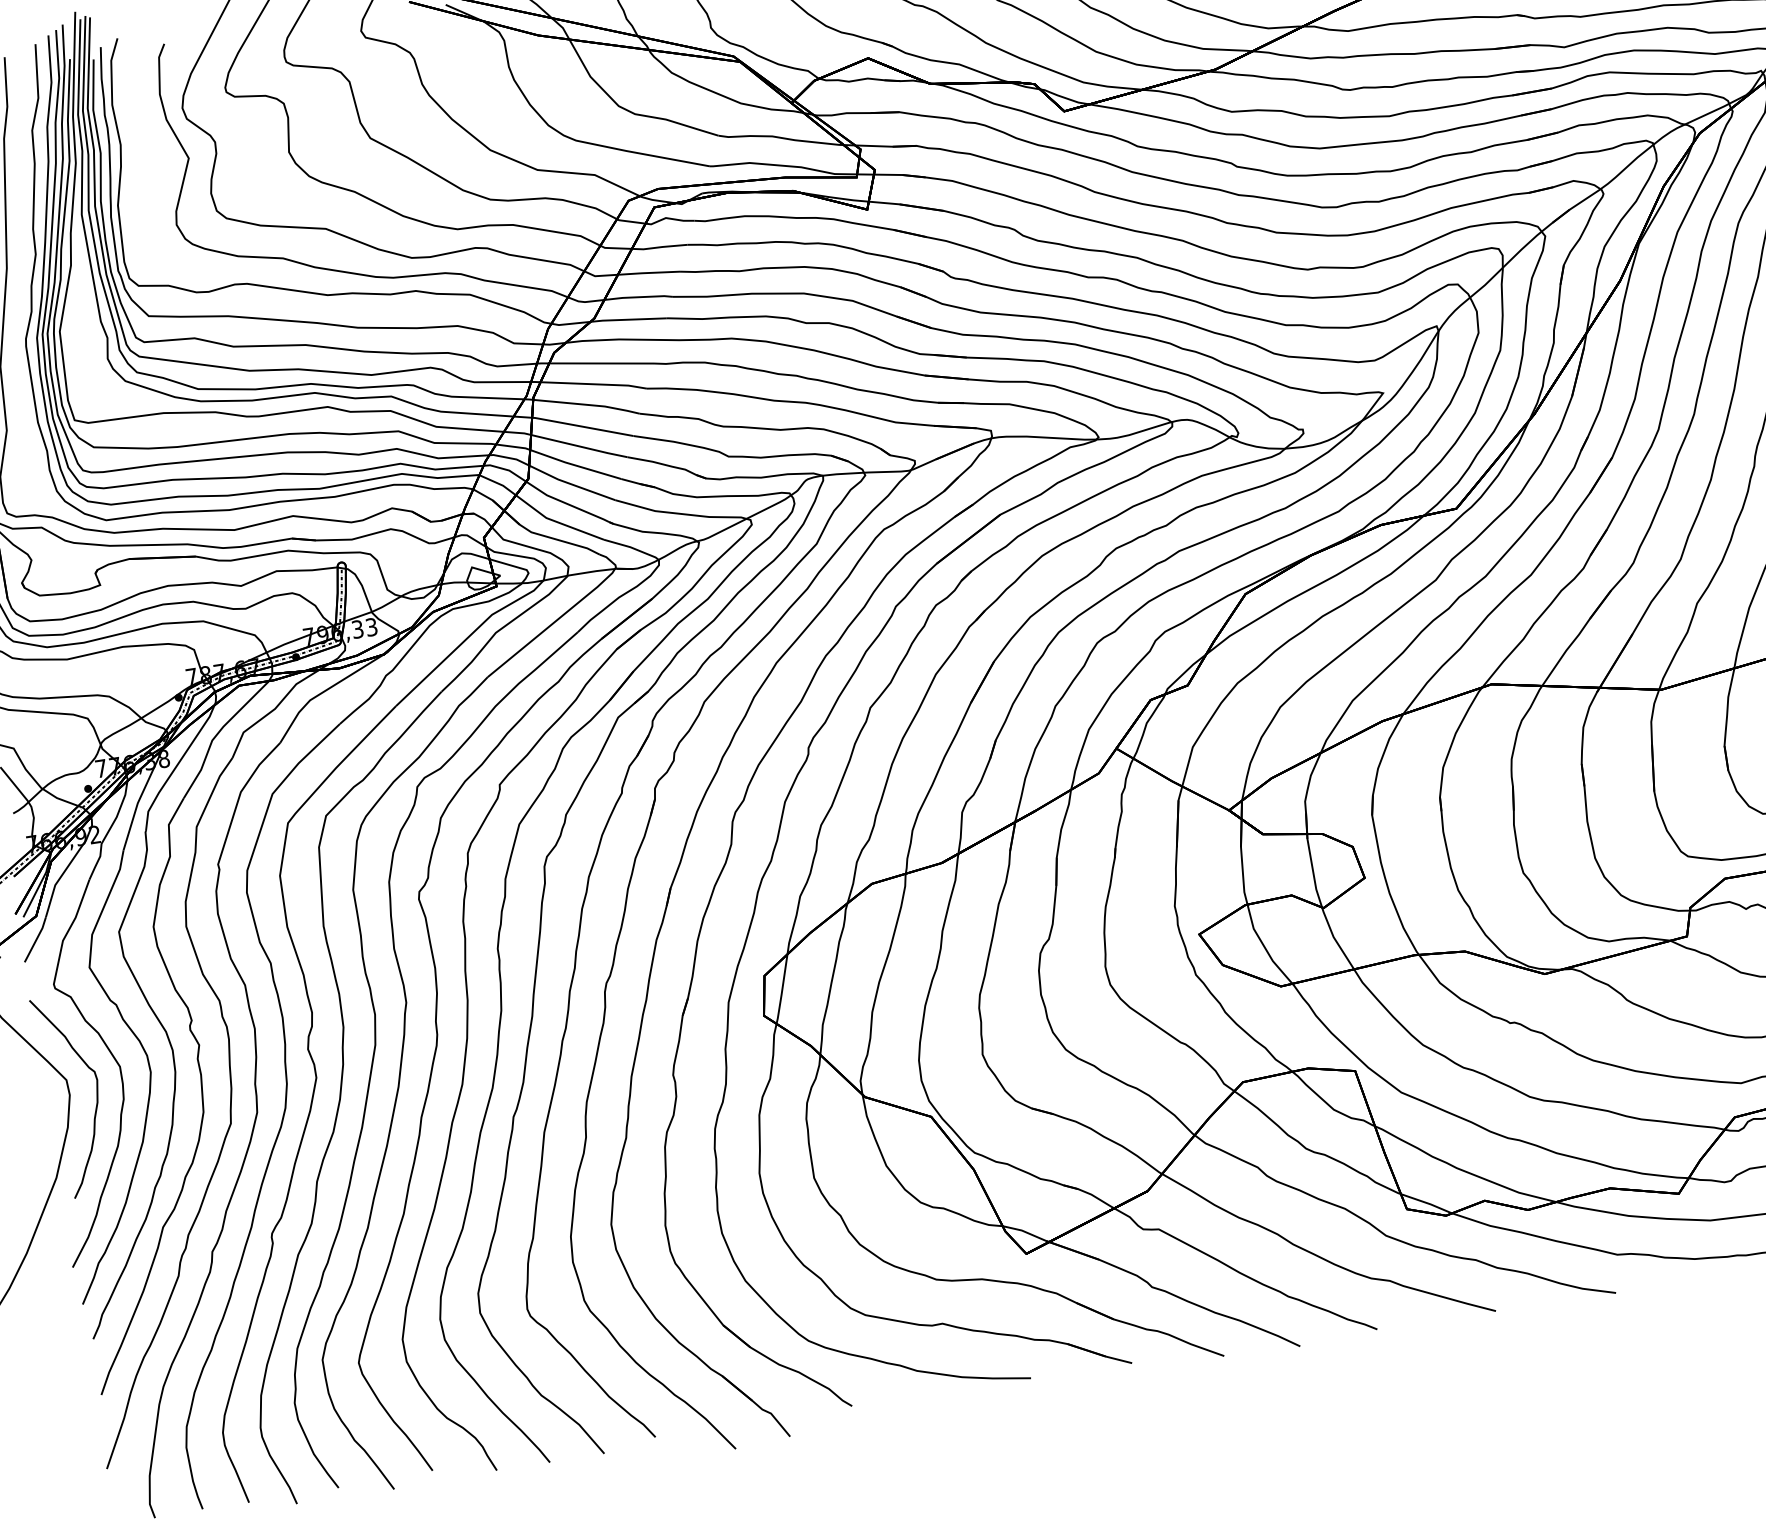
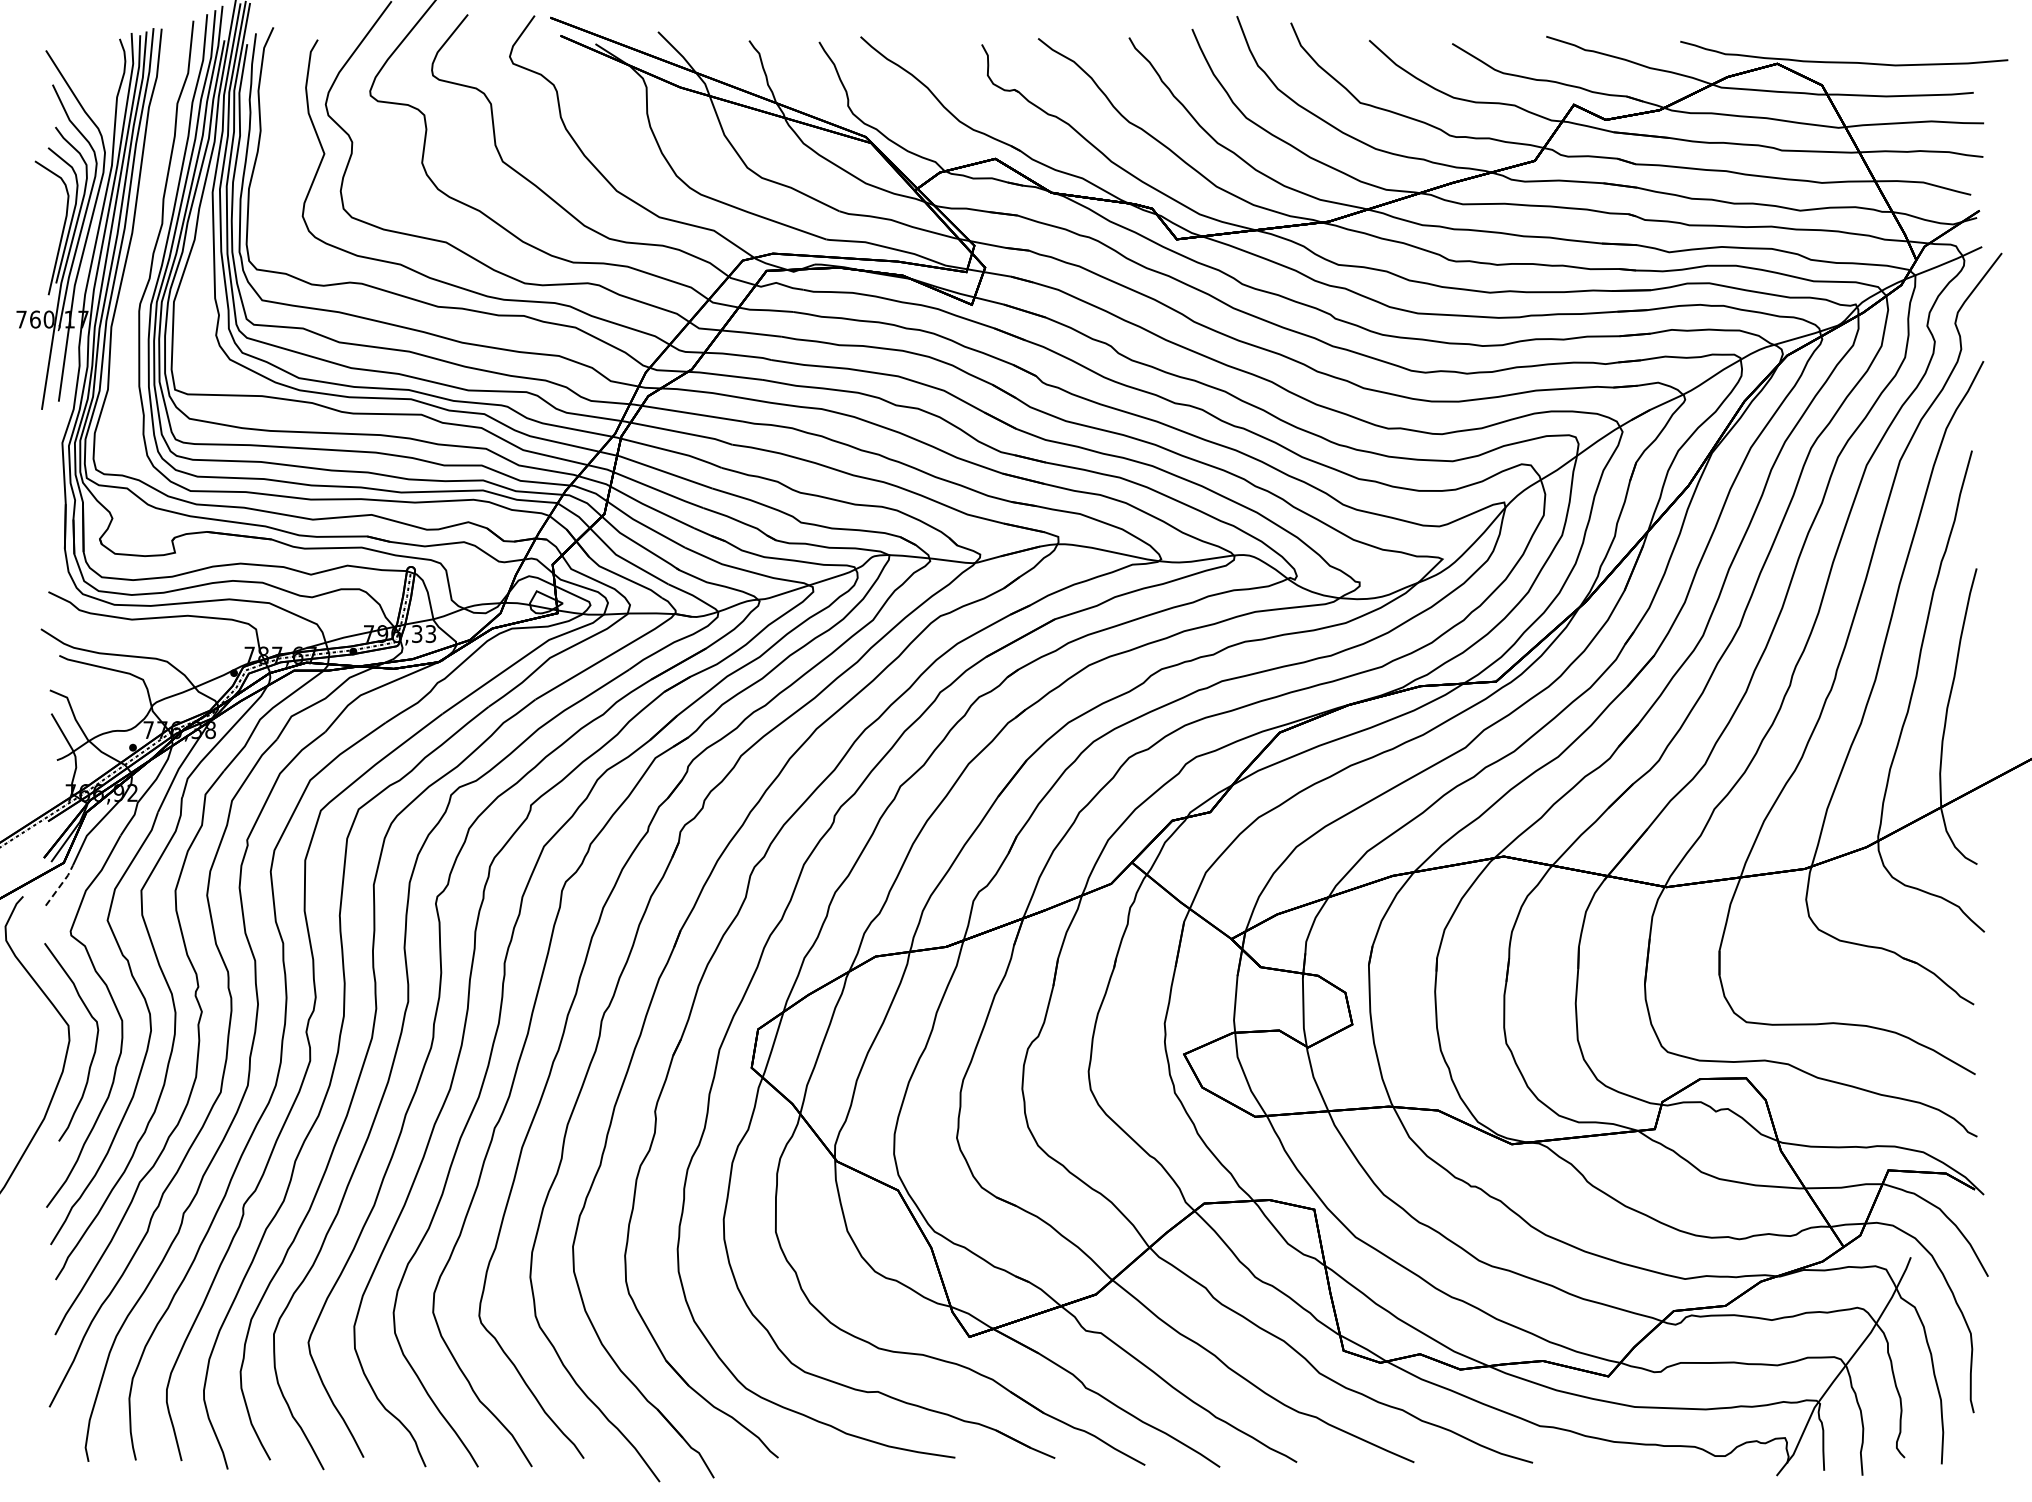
line: (37, 938) -> (61, 884), solid -> dashed

